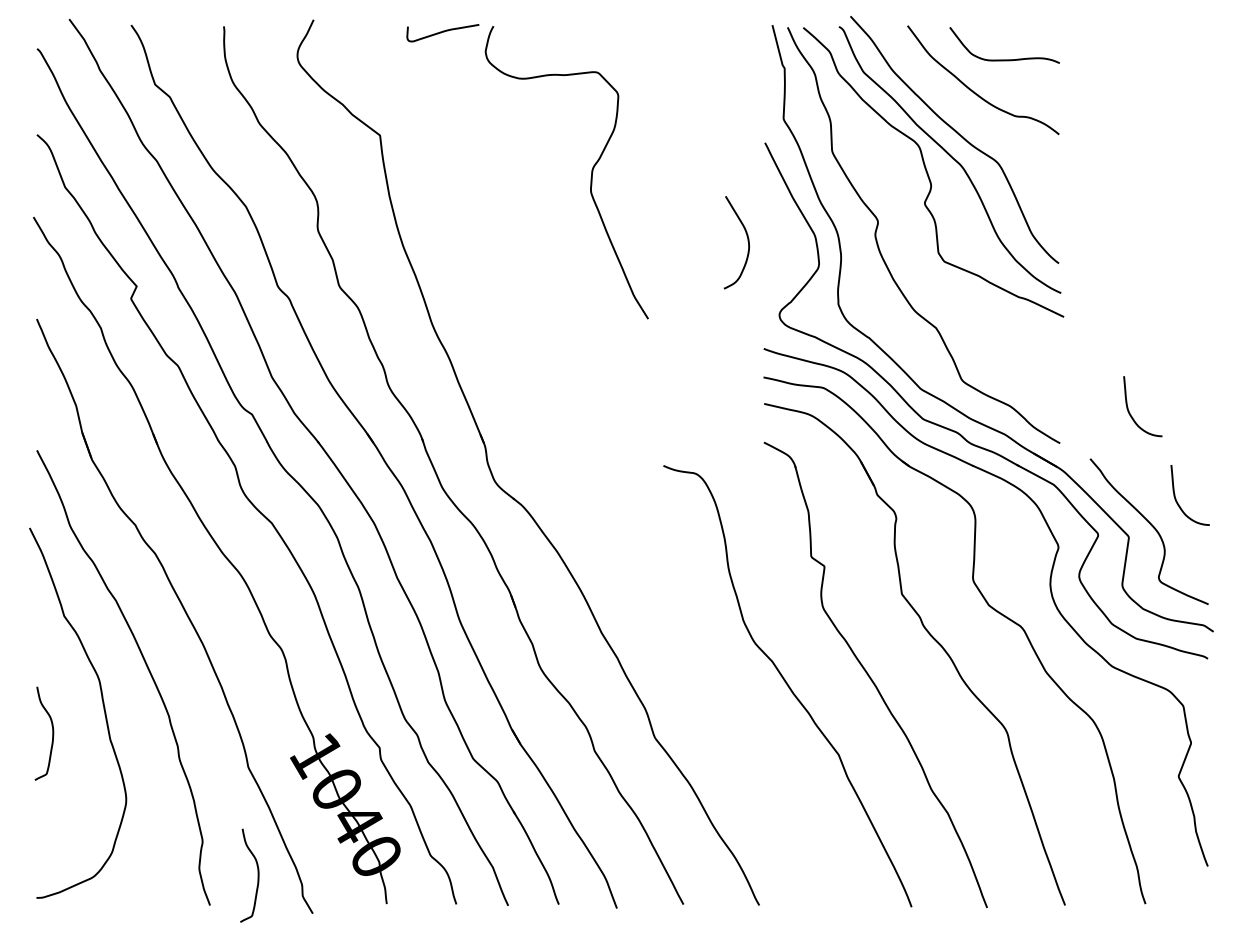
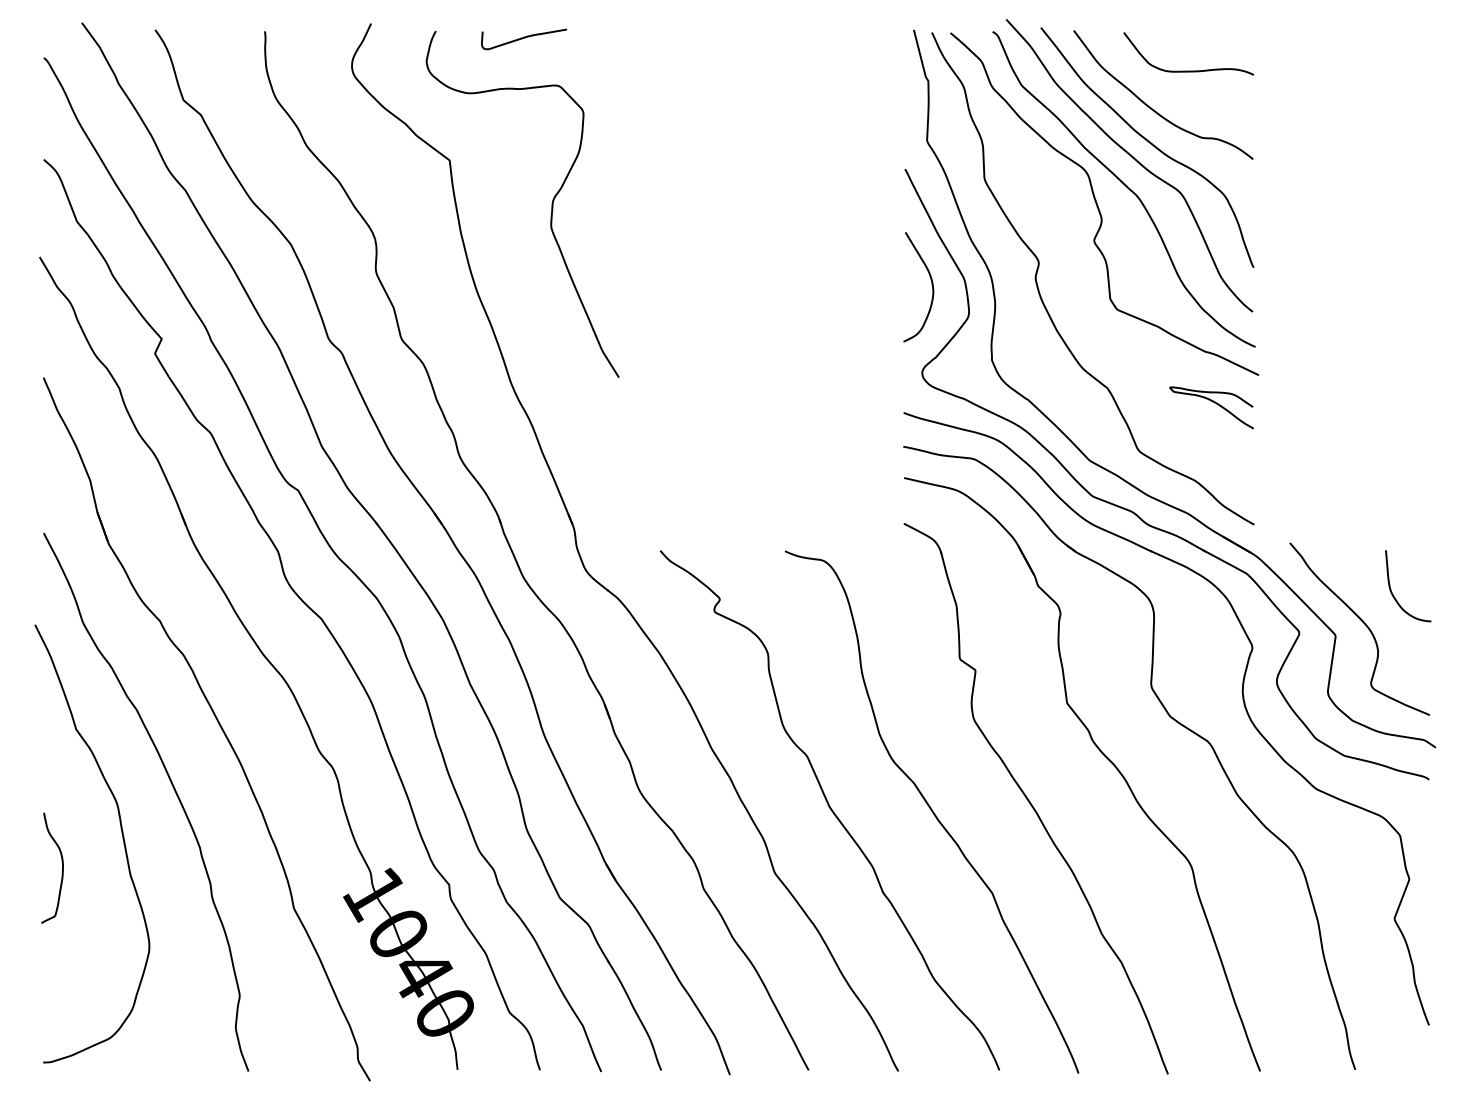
curve: (972, 122) -> (1150, 144), added
curve: (591, 171) -> (551, 203), moved
curve: (747, 241) -> (931, 285), moved
curve: (1026, 340) -> (1214, 403), added
curve: (1130, 413) -> (1337, 489), removed
curve: (701, 684) -> (830, 810), added
curve: (258, 875) -> (305, 1035), removed

